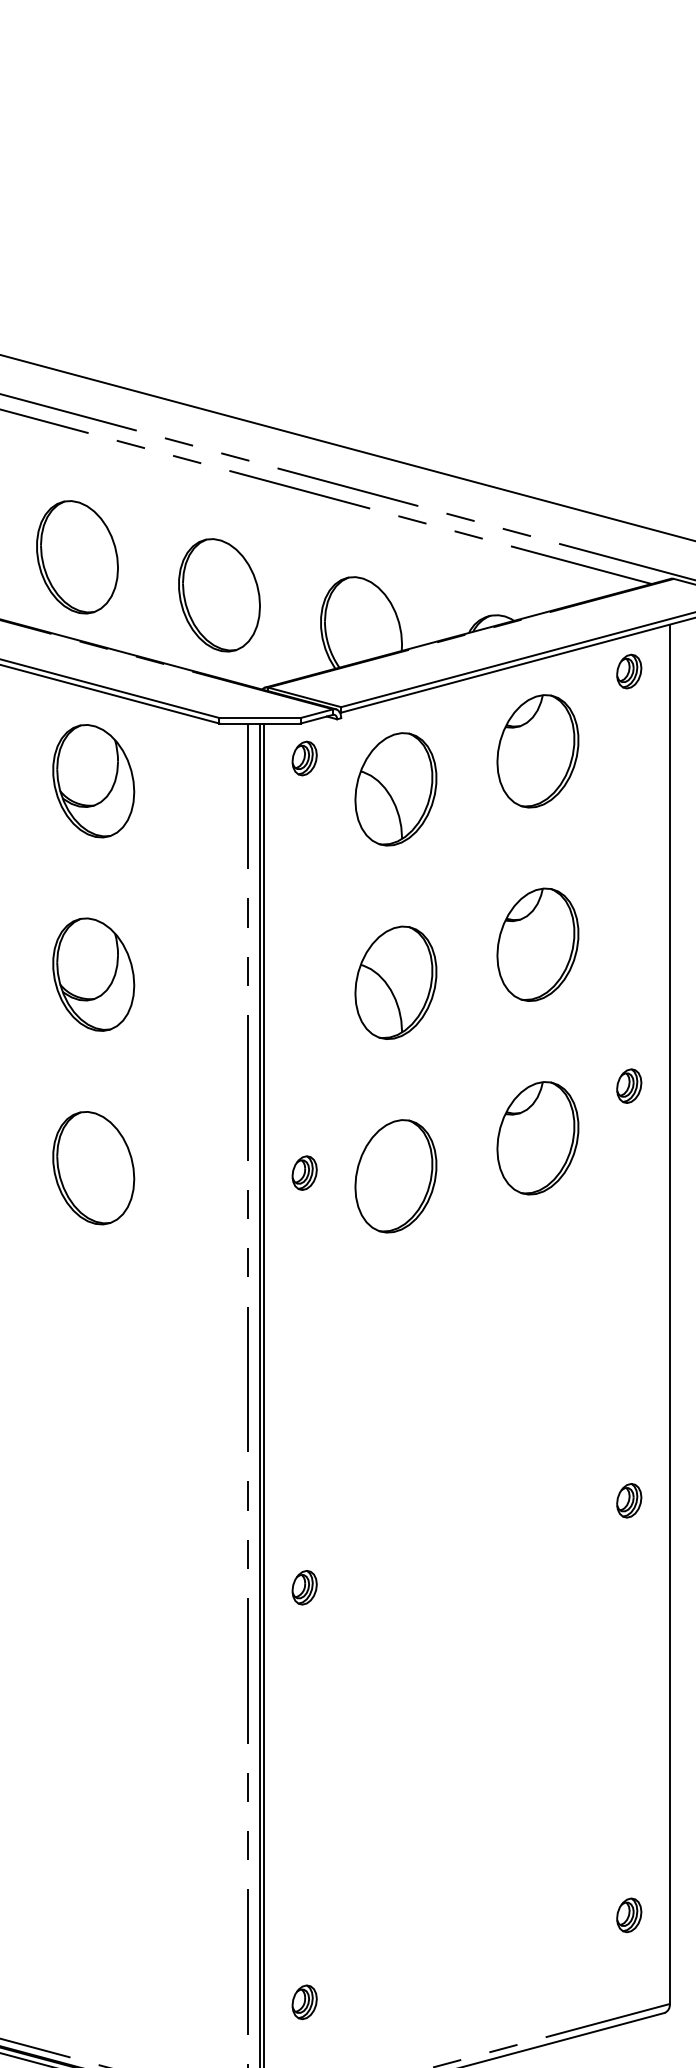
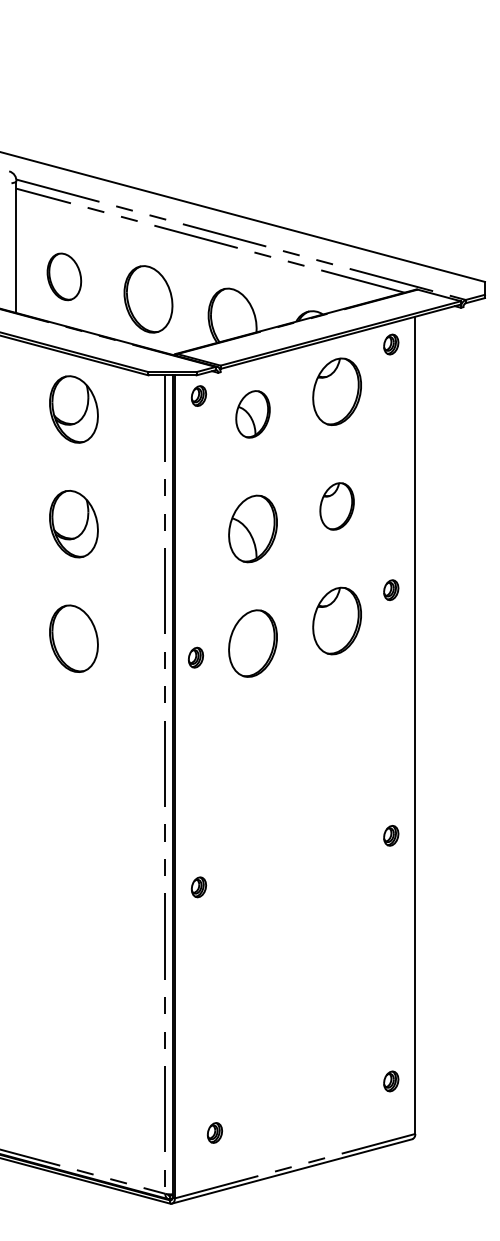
part: (77, 556) -> (64, 276), size x0.7
part: (395, 789) -> (252, 414), size x0.7
part: (536, 944) -> (336, 506), size x0.7
part: (303, 1172) -> (195, 657), moved
part: (303, 2001) -> (214, 1132), moved

